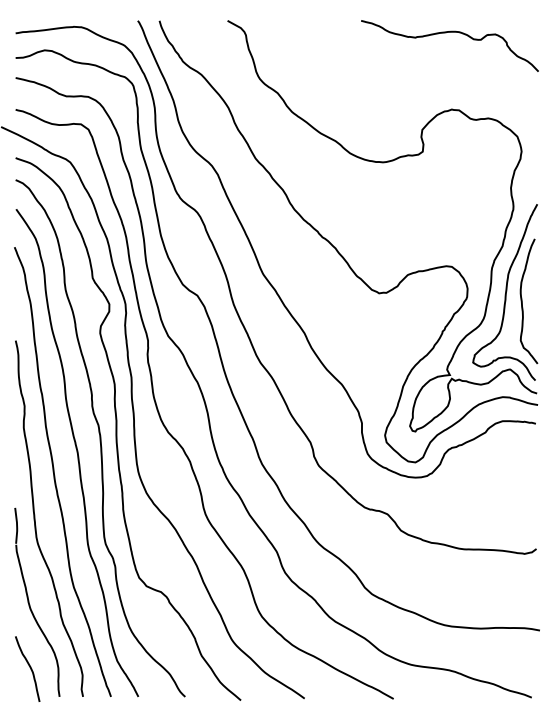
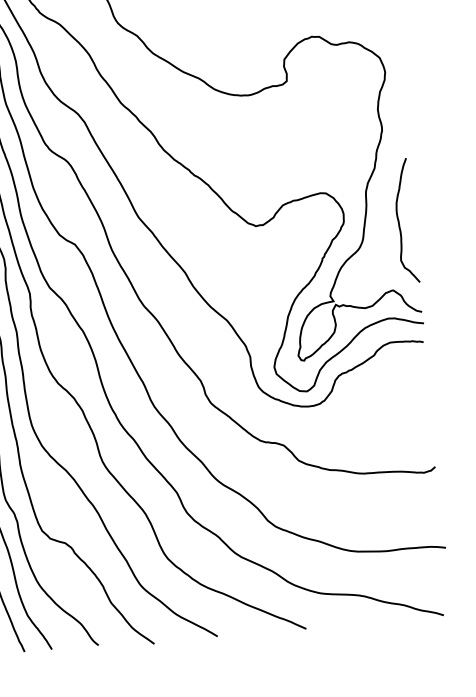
curve: (505, 292) -> (381, 214), removed

